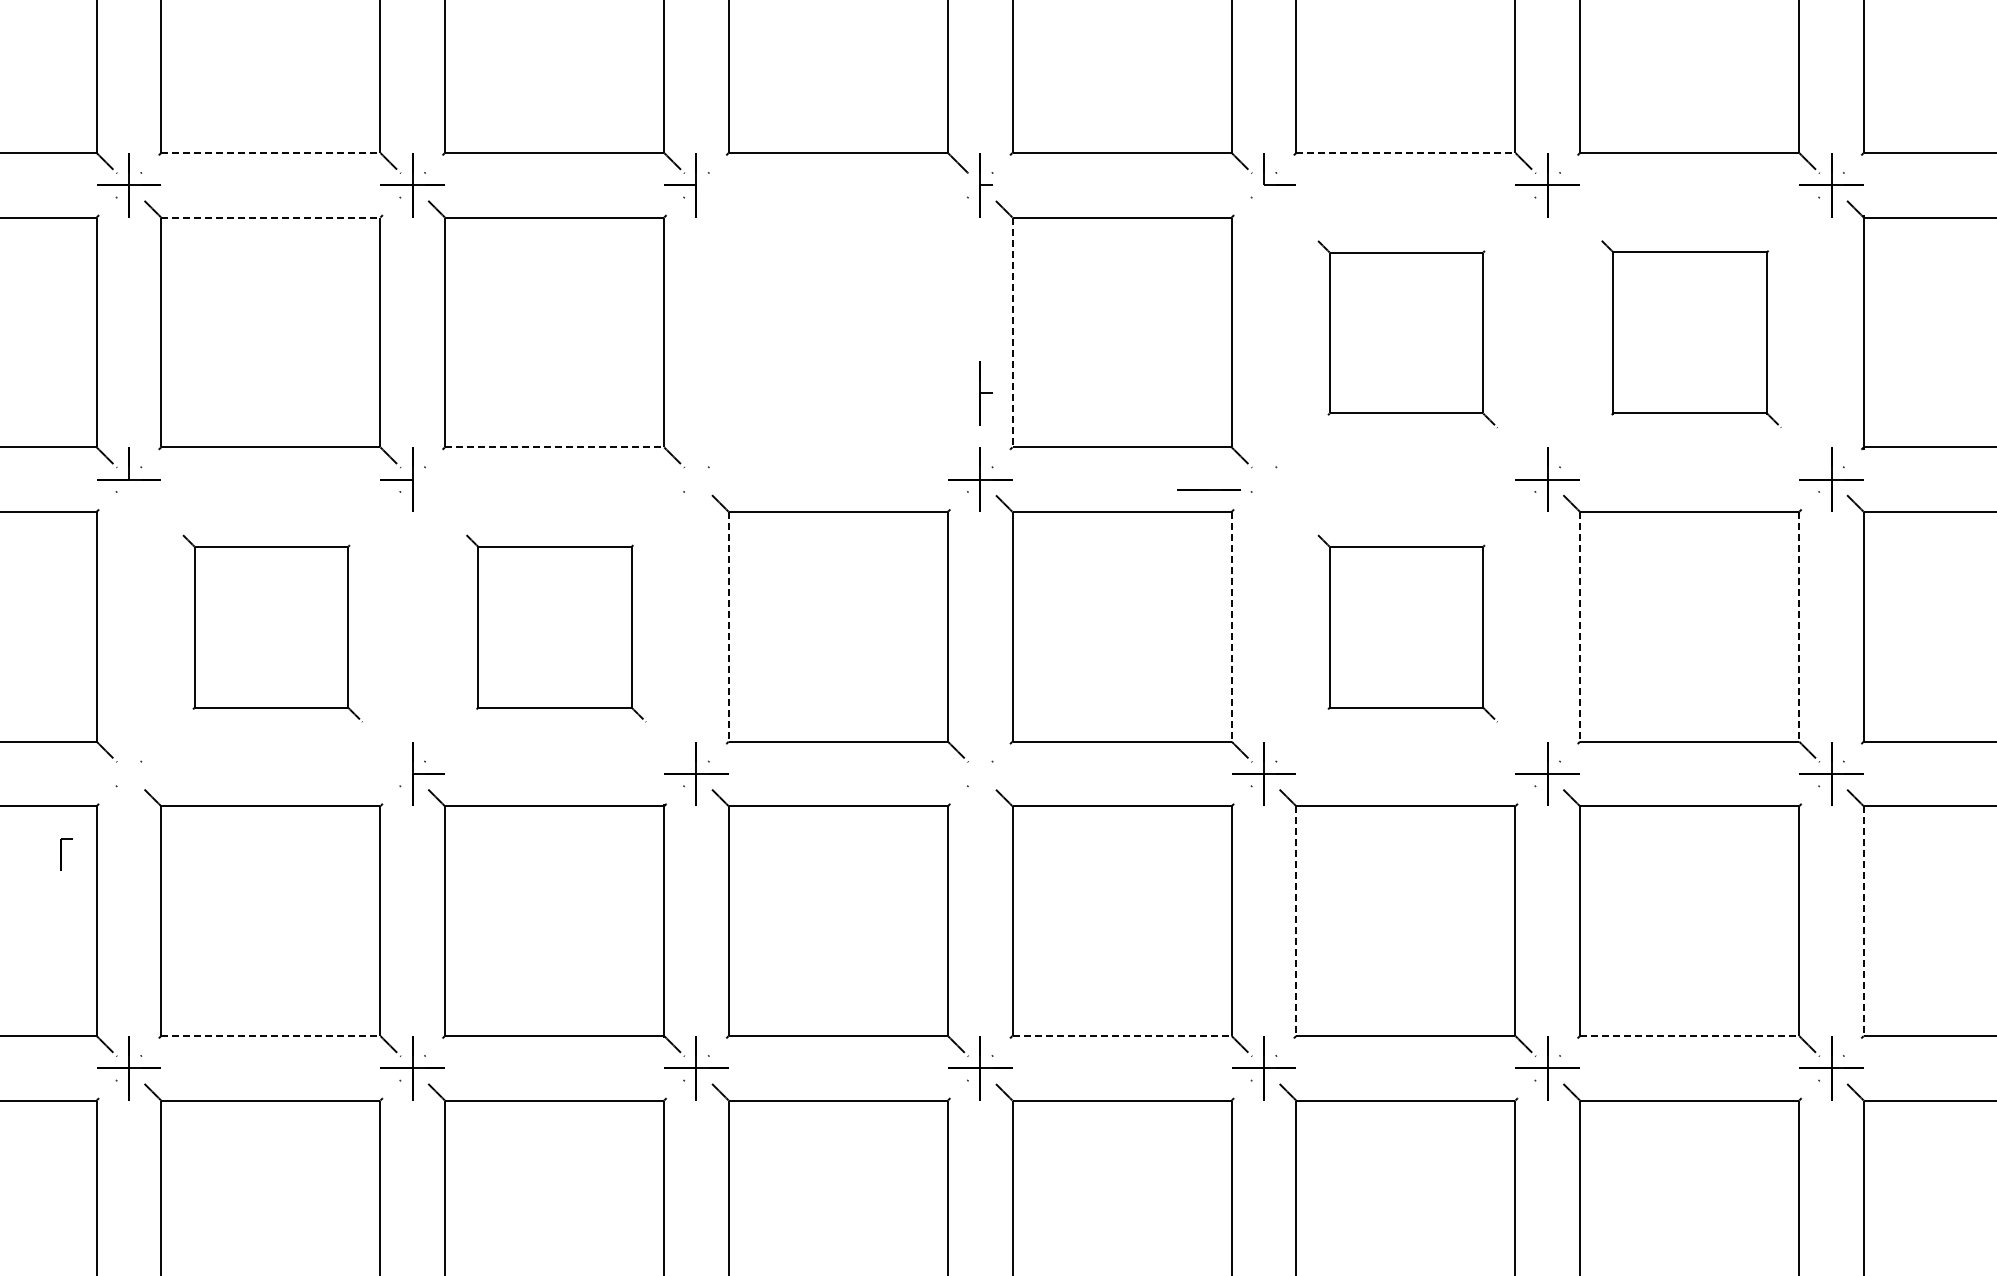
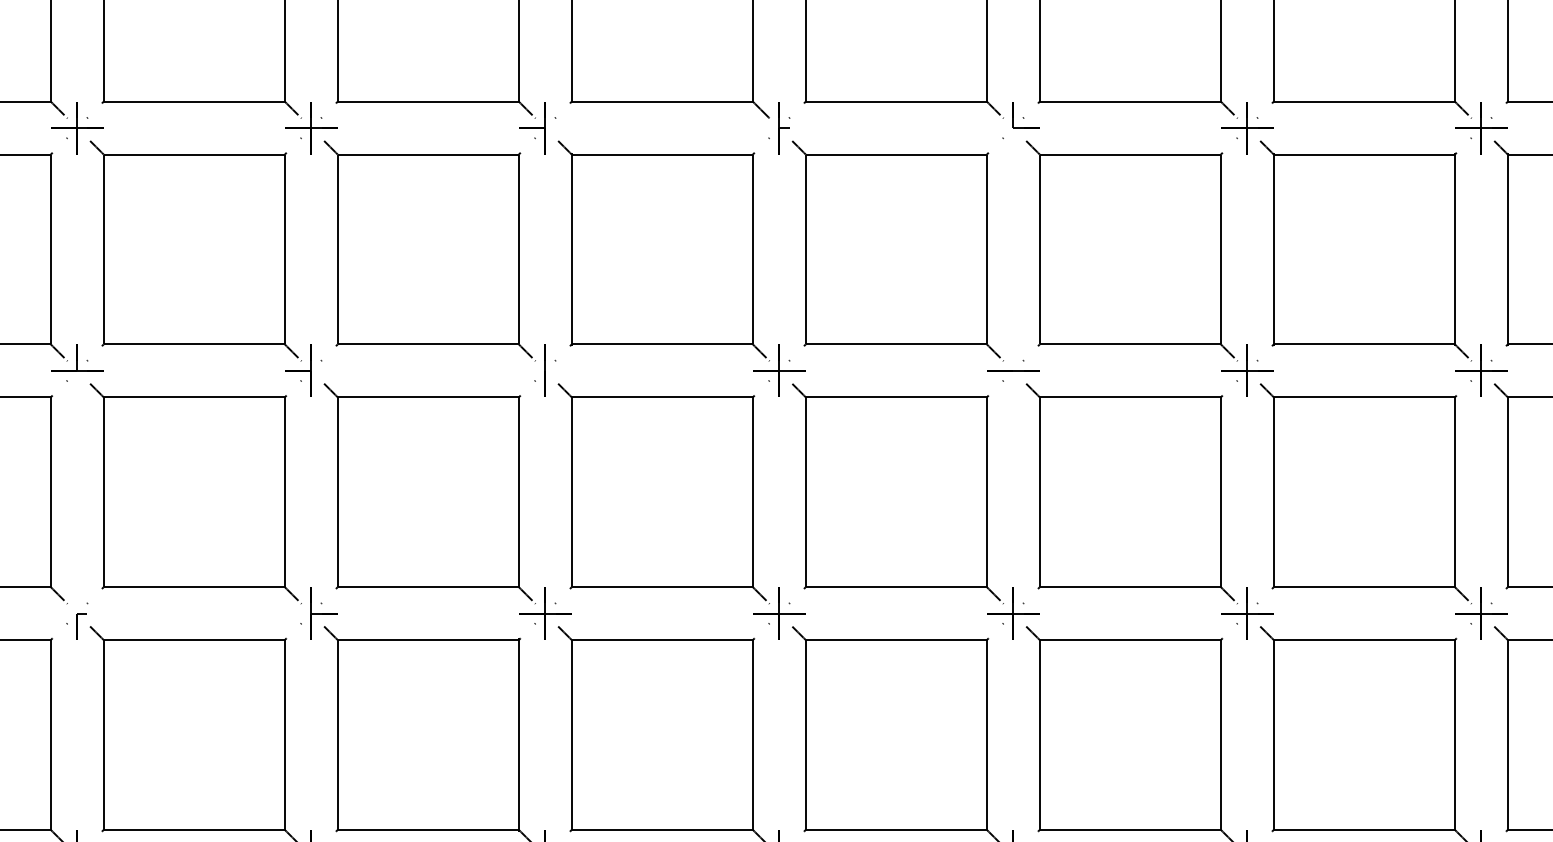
line: (270, 153) -> (194, 101), dashed -> solid
line: (1405, 153) -> (1130, 101), dashed -> solid
line: (270, 217) -> (194, 154), dashed -> solid
line: (1012, 332) -> (805, 249), dashed -> solid
part: (1691, 333) -> (1365, 250), size x1.43
part: (839, 334) -> (663, 251), added
part: (1407, 334) -> (1131, 251), size x1.43
part: (985, 393) -> (783, 299), removed
line: (554, 447) -> (428, 344), dashed -> solid
line: (695, 479) -> (544, 370), added
line: (1208, 489) -> (1012, 370), moved
line: (728, 626) -> (571, 492), dashed -> solid
line: (1231, 626) -> (986, 492), dashed -> solid
line: (1580, 626) -> (1274, 492), dashed -> solid
line: (1799, 626) -> (1455, 492), dashed -> solid
part: (272, 628) -> (195, 493), size x1.43
part: (555, 628) -> (429, 493), size x1.43
part: (1407, 628) -> (1131, 493), size x1.43
part: (980, 773) -> (779, 613), added
part: (66, 854) -> (81, 626), moved
line: (1296, 921) -> (1040, 735), dashed -> solid
line: (1863, 921) -> (1507, 735), dashed -> solid
line: (270, 1036) -> (194, 830), dashed -> solid
line: (1122, 1036) -> (896, 830), dashed -> solid
line: (1689, 1036) -> (1364, 830), dashed -> solid

